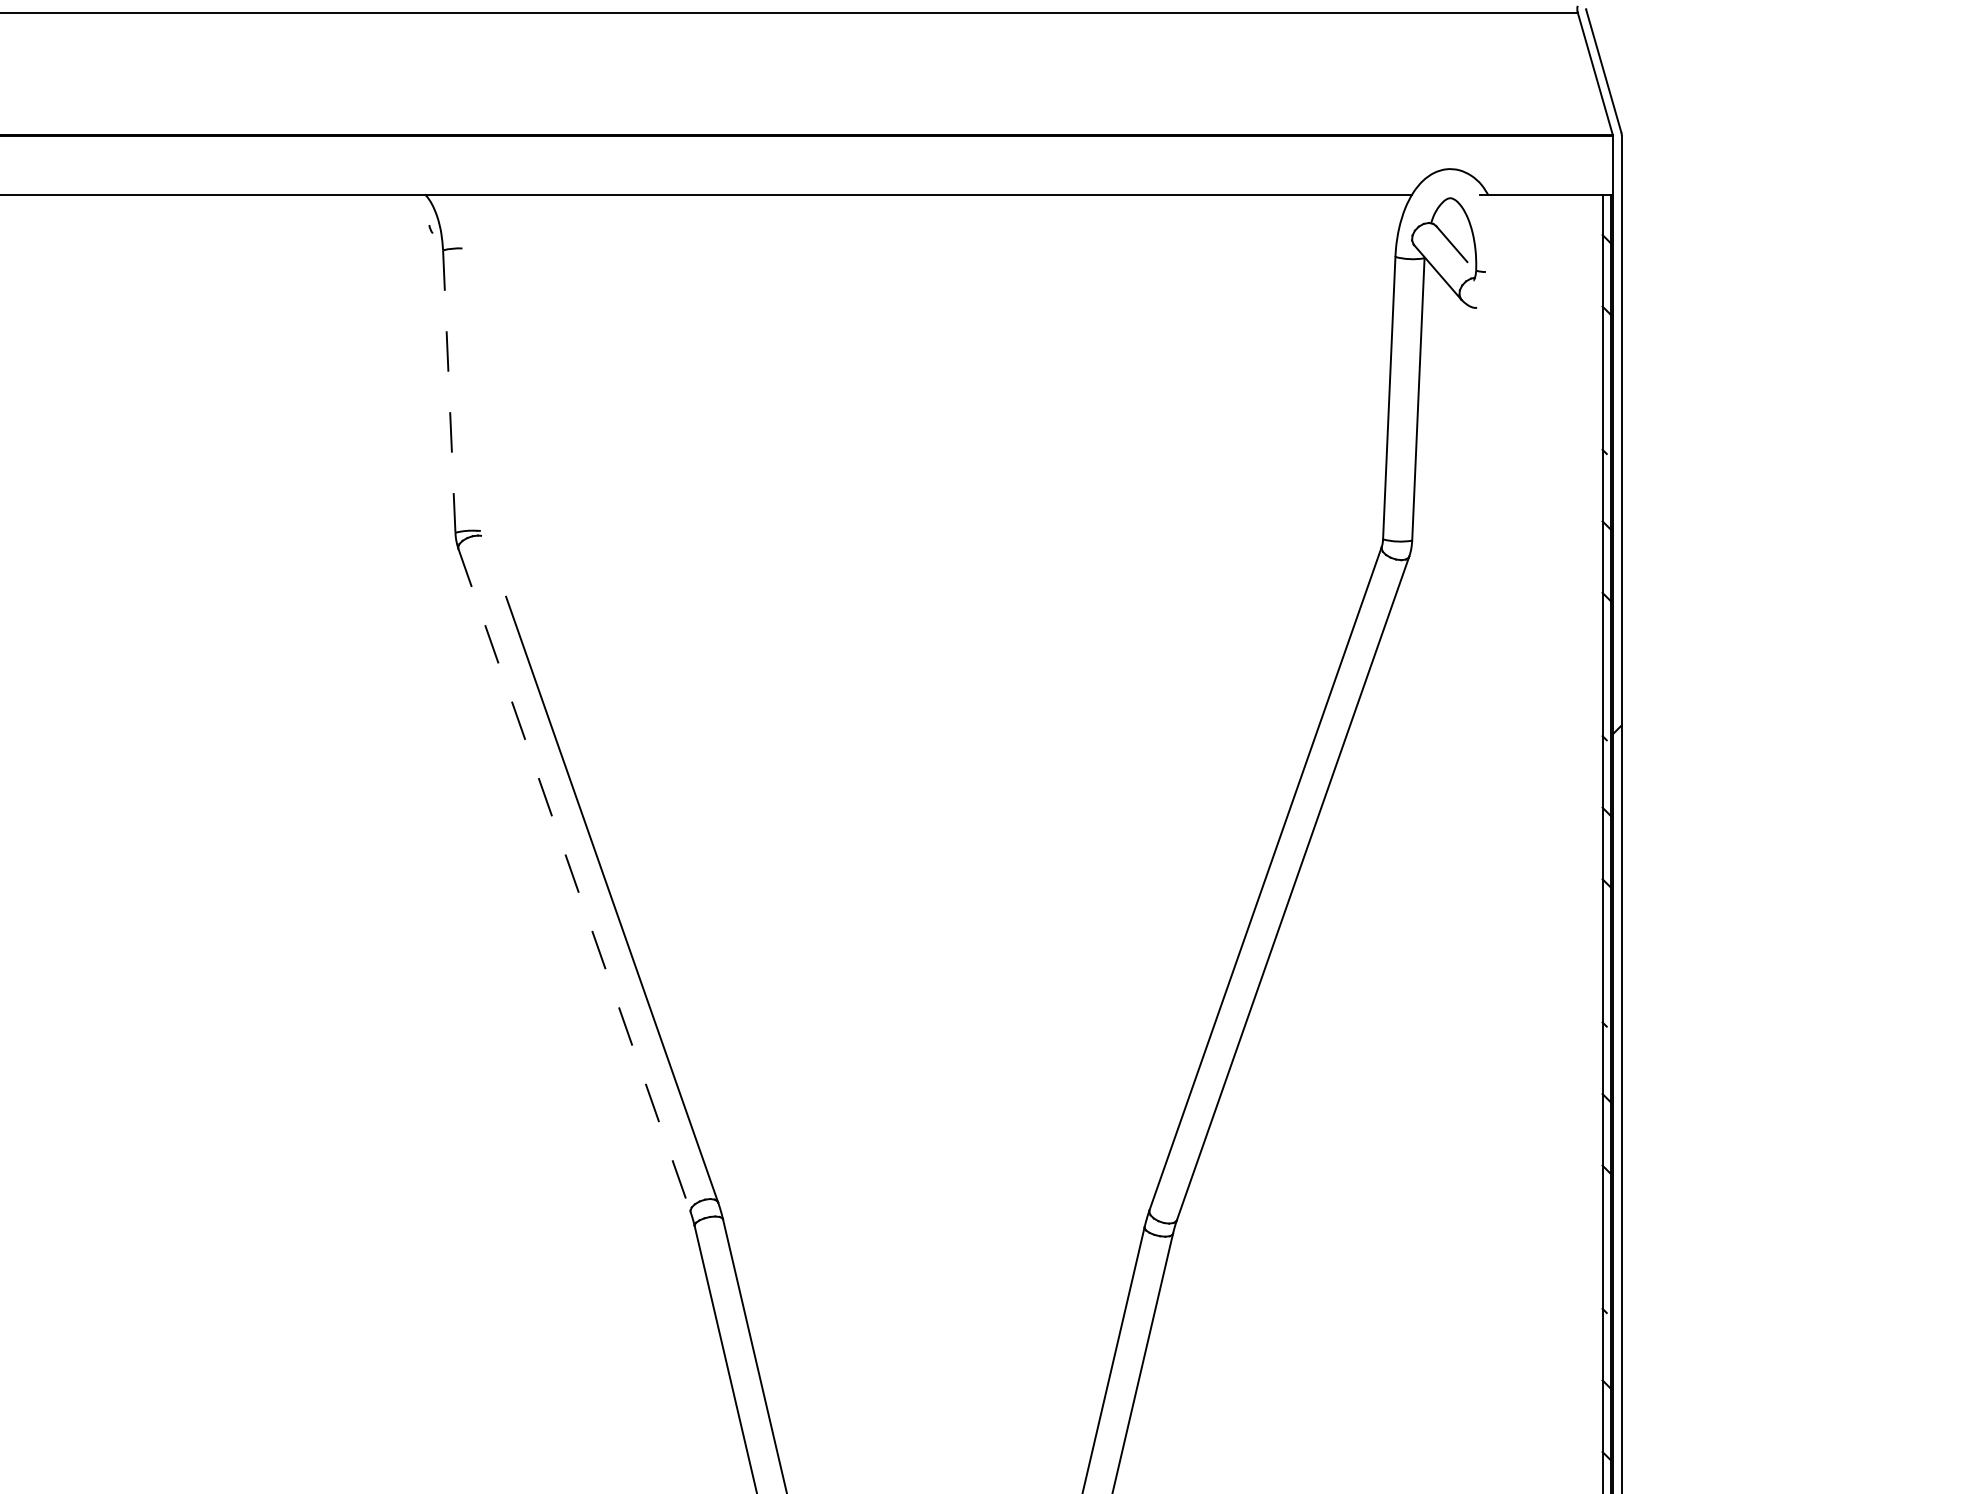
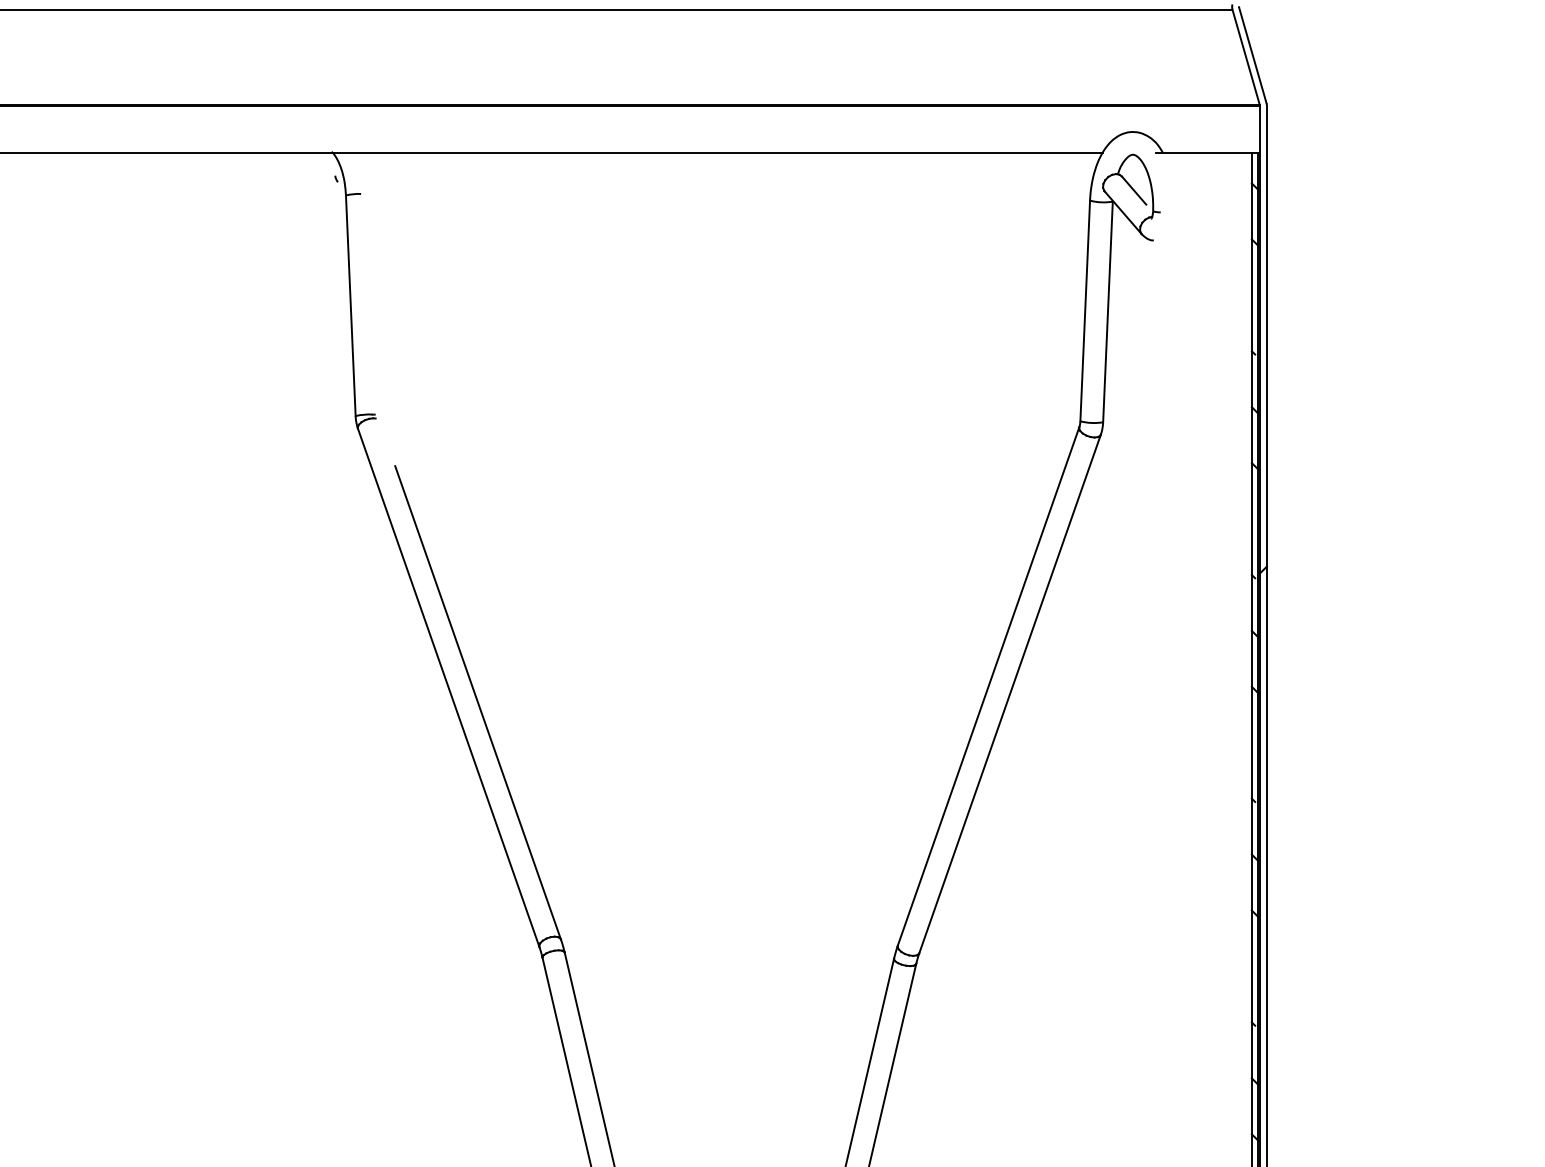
line: (449, 392) -> (350, 306), dashed -> solid
line: (574, 880) -> (448, 687), dashed -> solid

